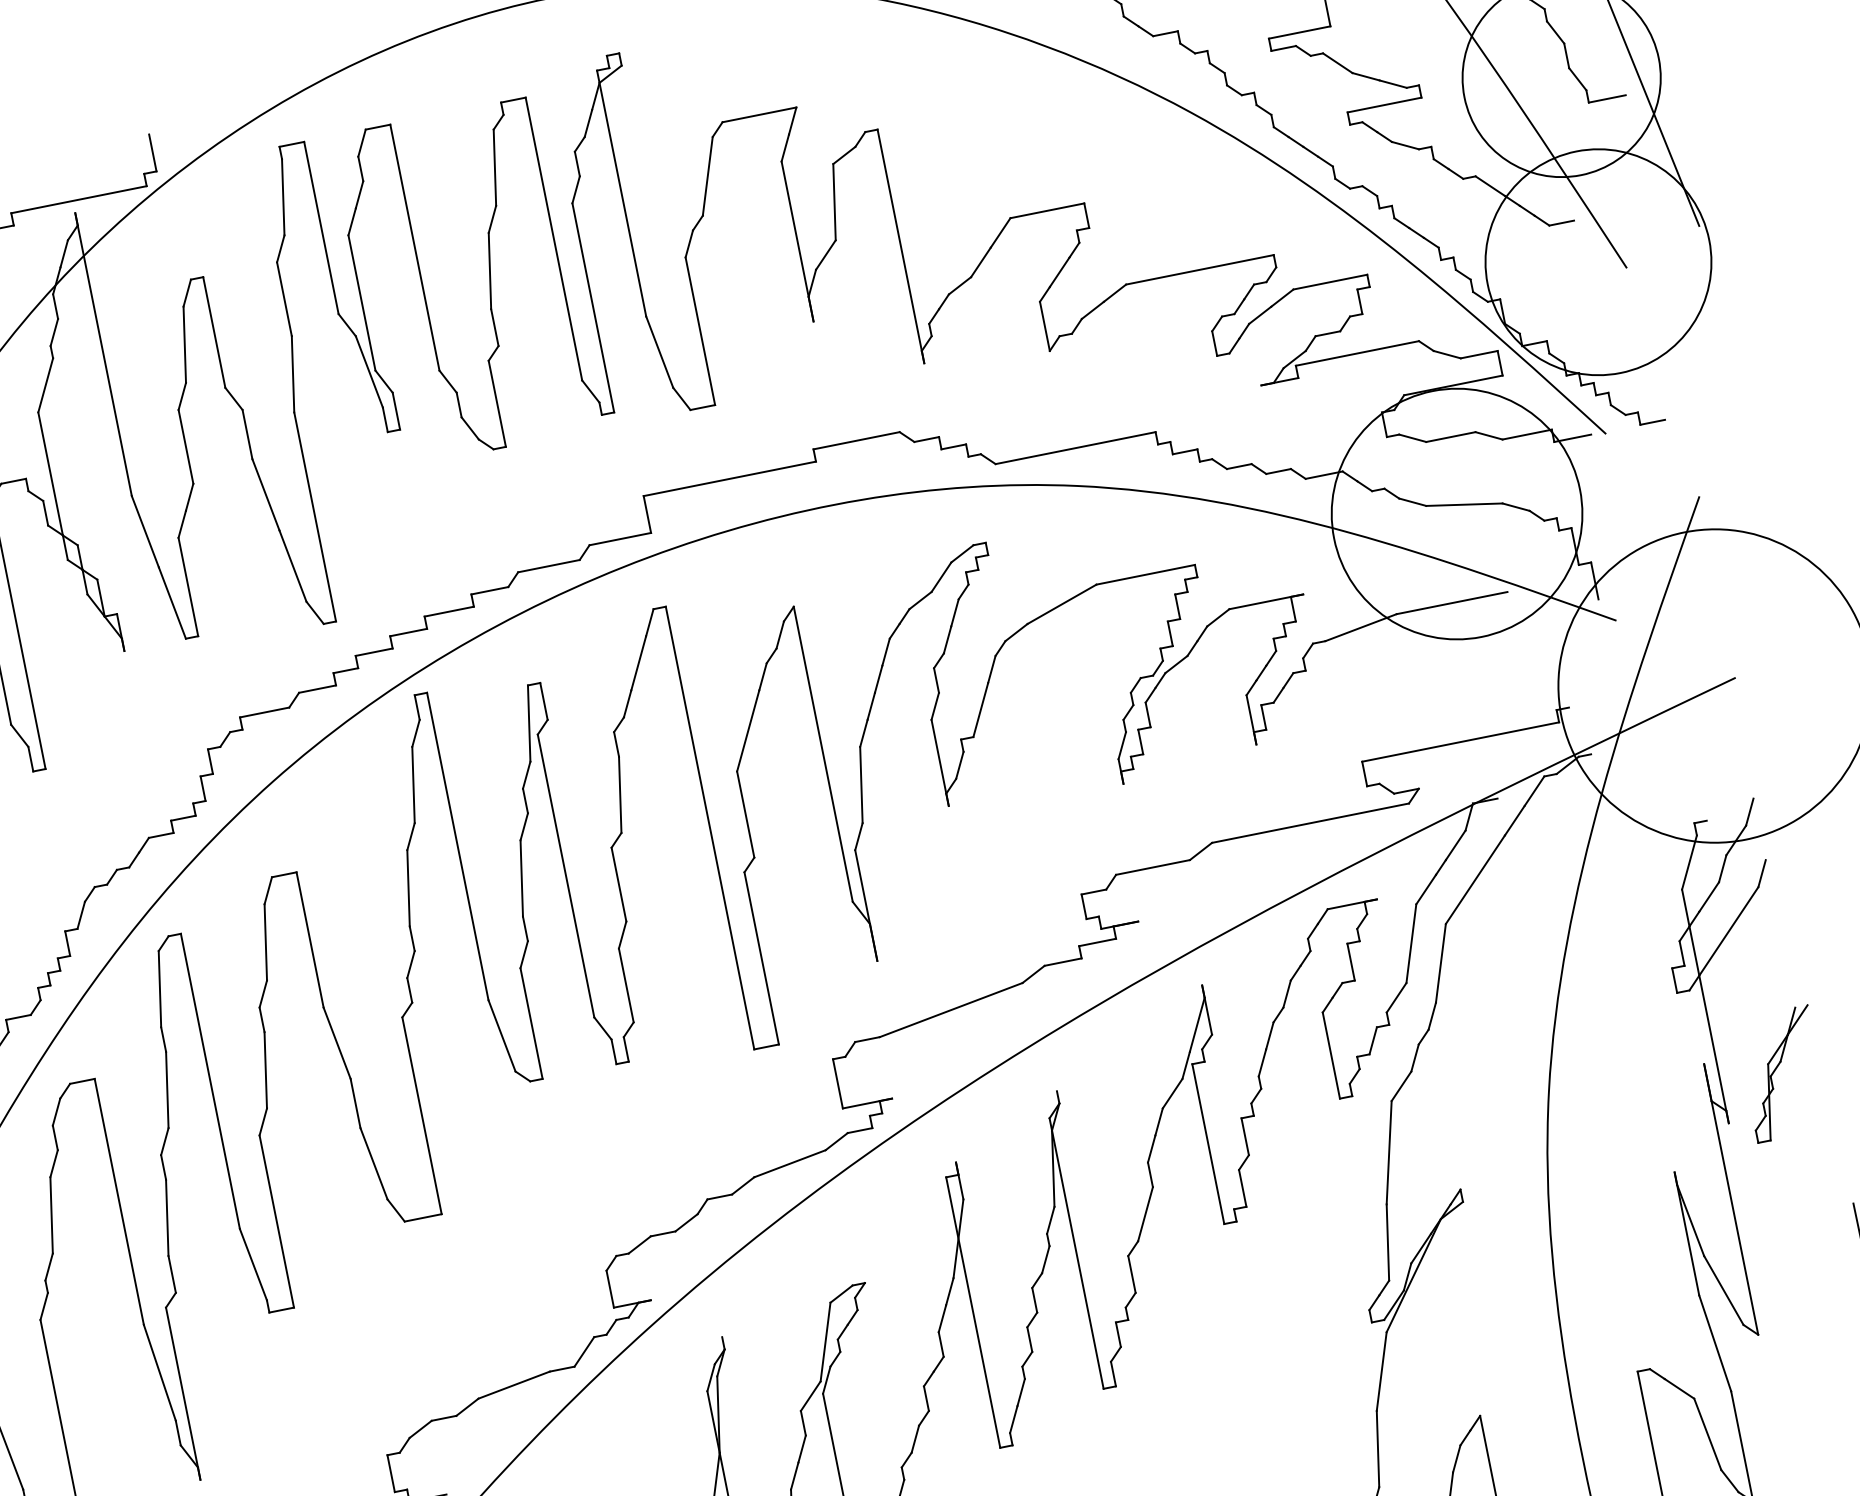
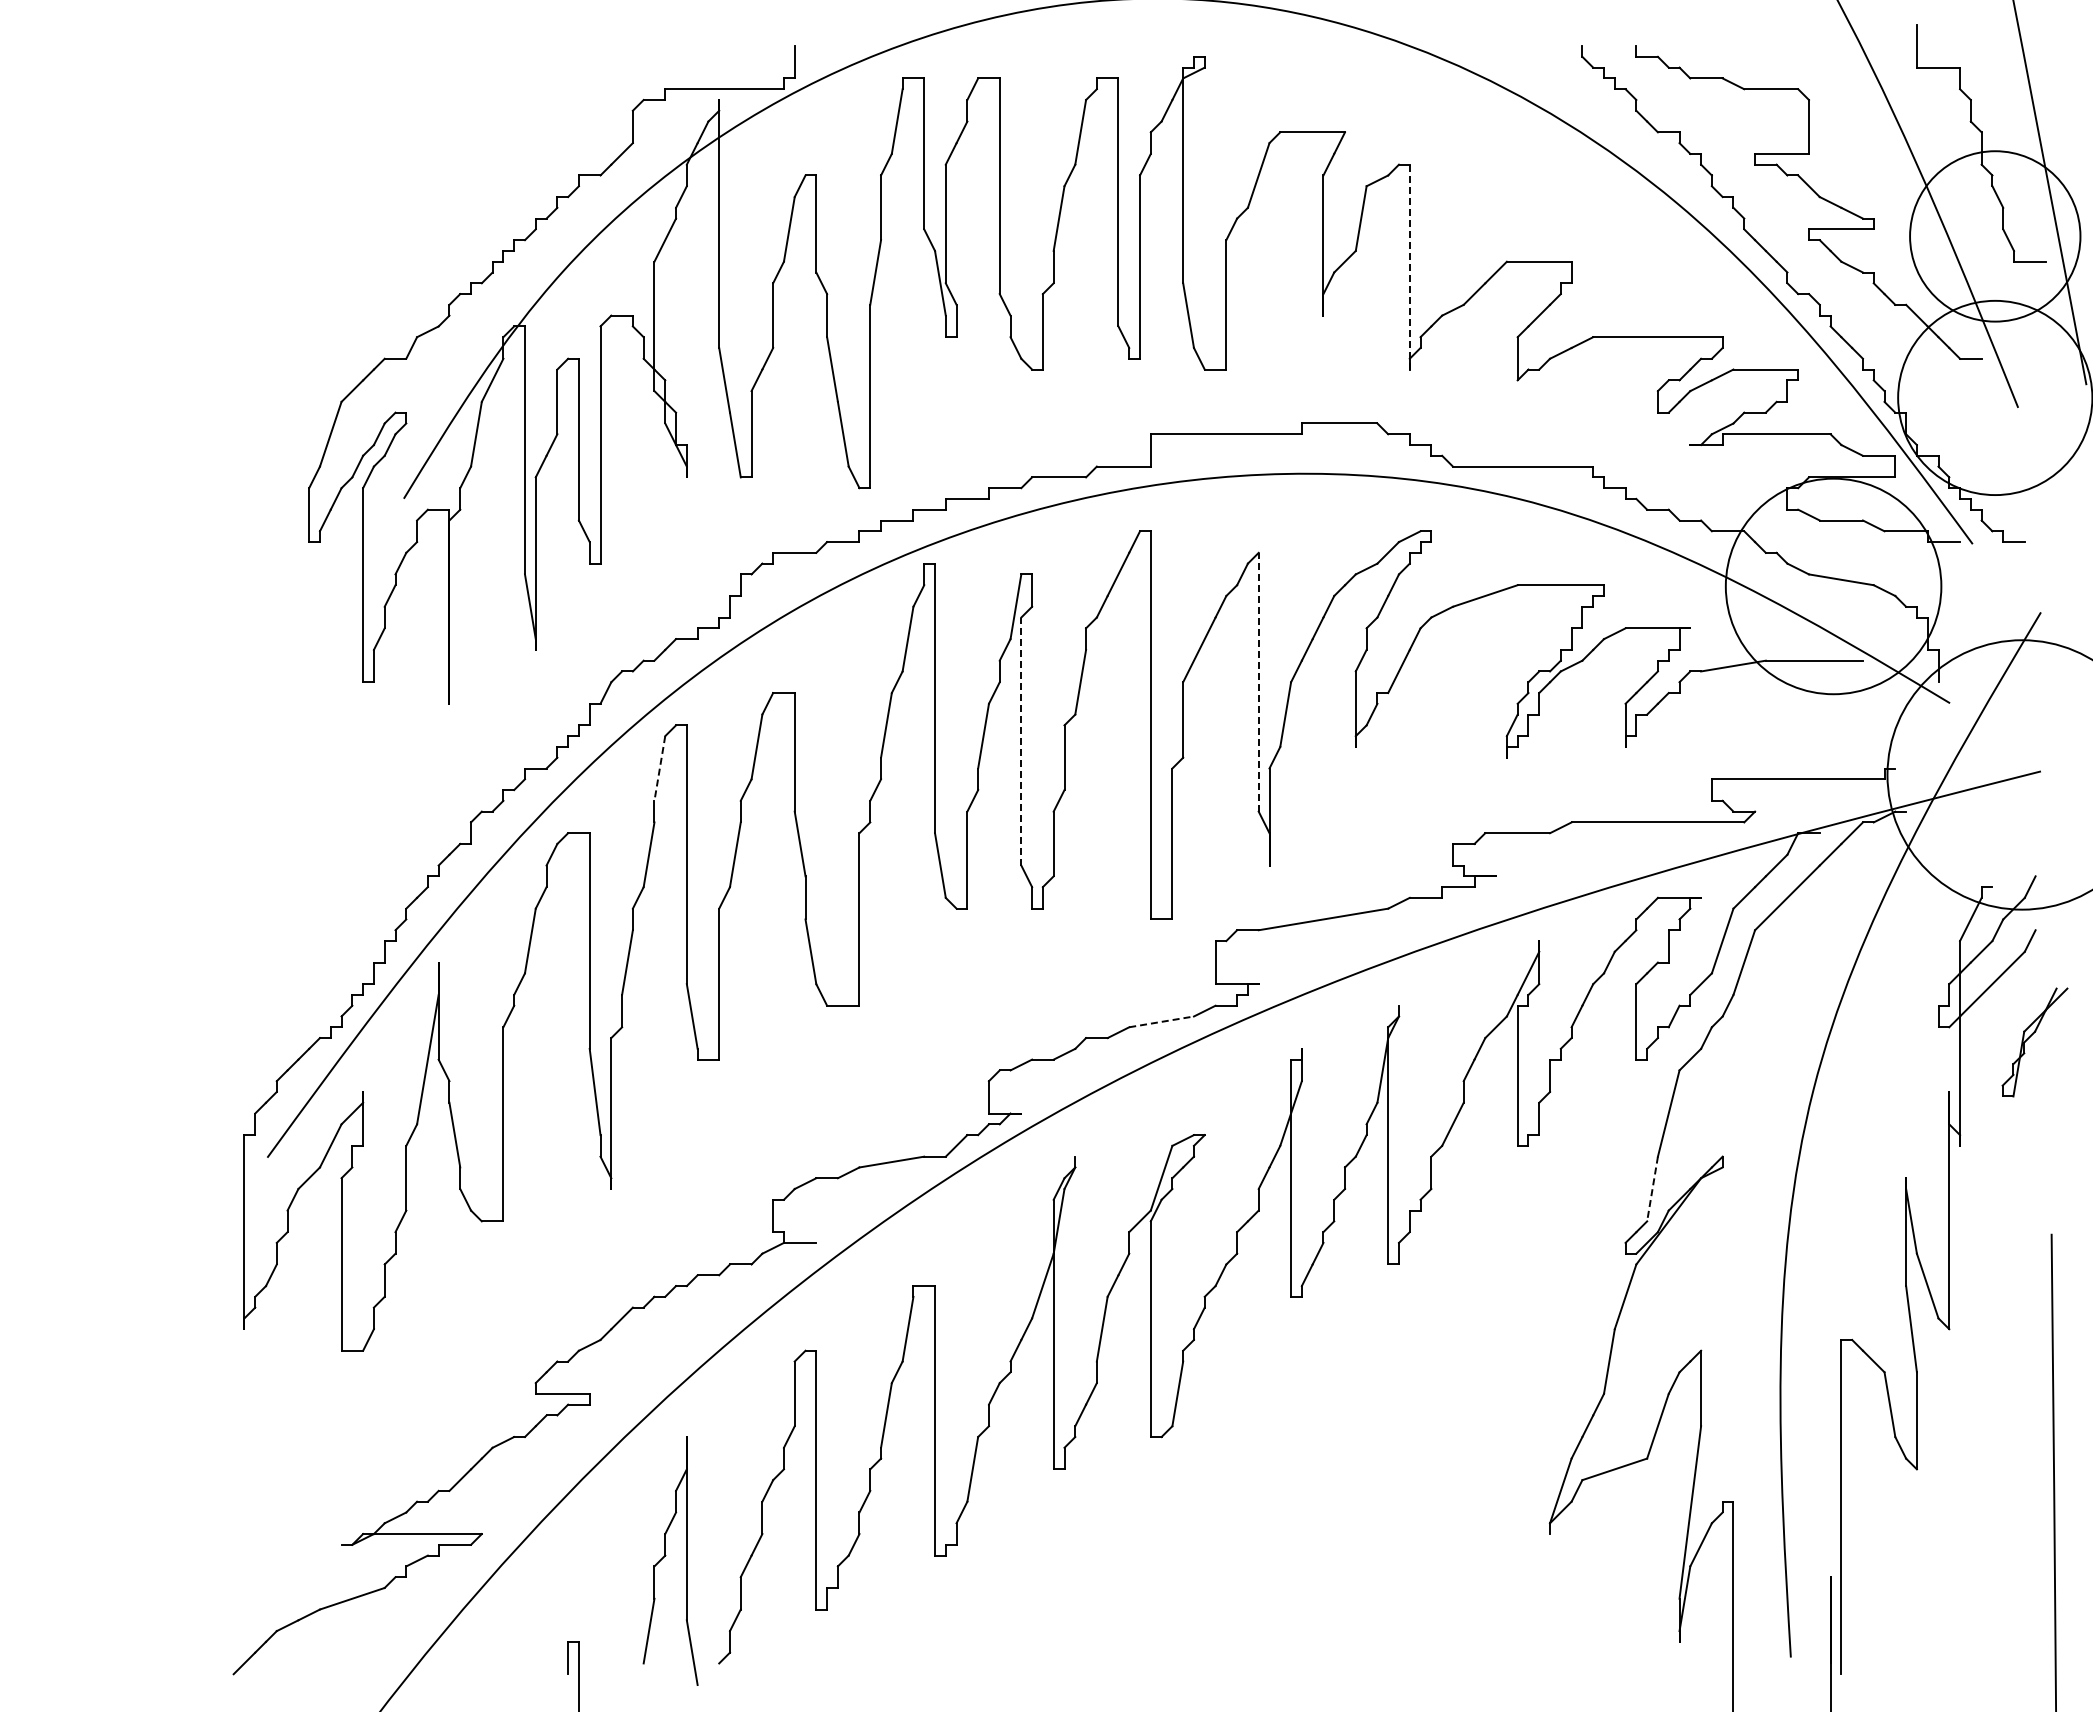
line: (900, 245) -> (1409, 266), solid -> dashed
line: (822, 753) -> (1258, 681), solid -> dashed
line: (566, 875) -> (1021, 741), solid -> dashed
line: (159, 989) -> (659, 768), solid -> dashed
part: (1776, 1069) -> (2030, 1037), moved
line: (789, 1163) -> (1161, 1021), solid -> dashed
line: (1387, 1243) -> (1652, 1189), solid -> dashed

